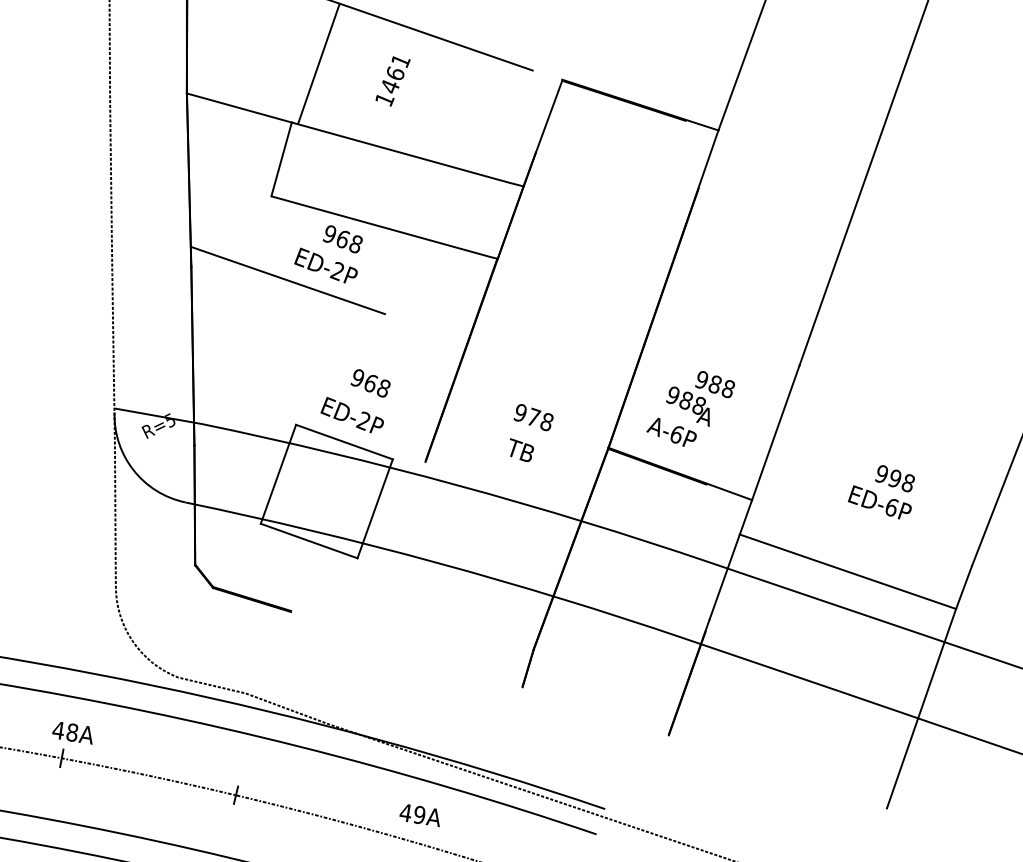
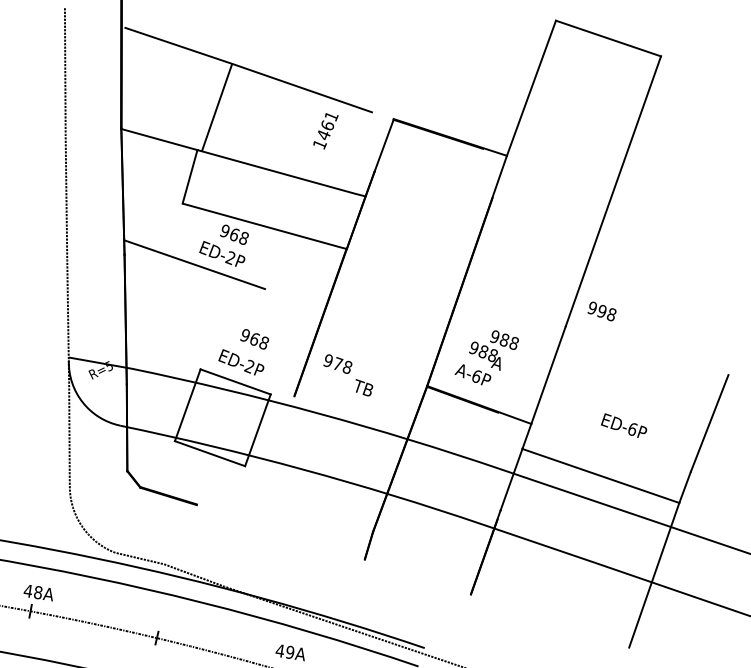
text: (392, 81) -> (325, 131), moved
text: (533, 416) -> (337, 363), moved
text: (894, 478) -> (601, 311), moved

